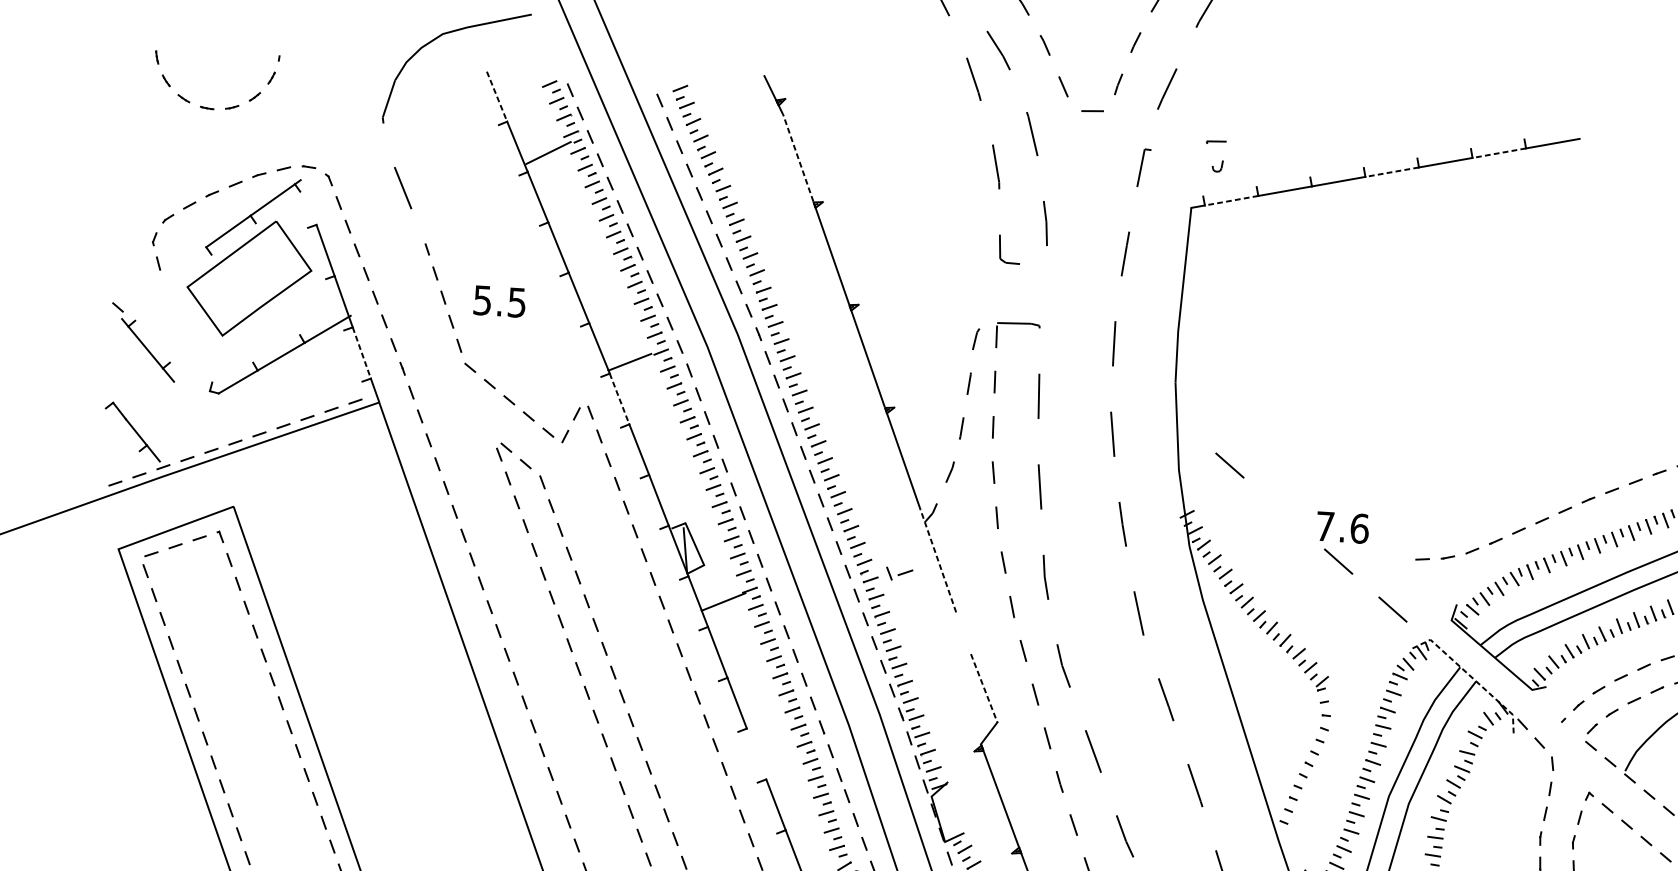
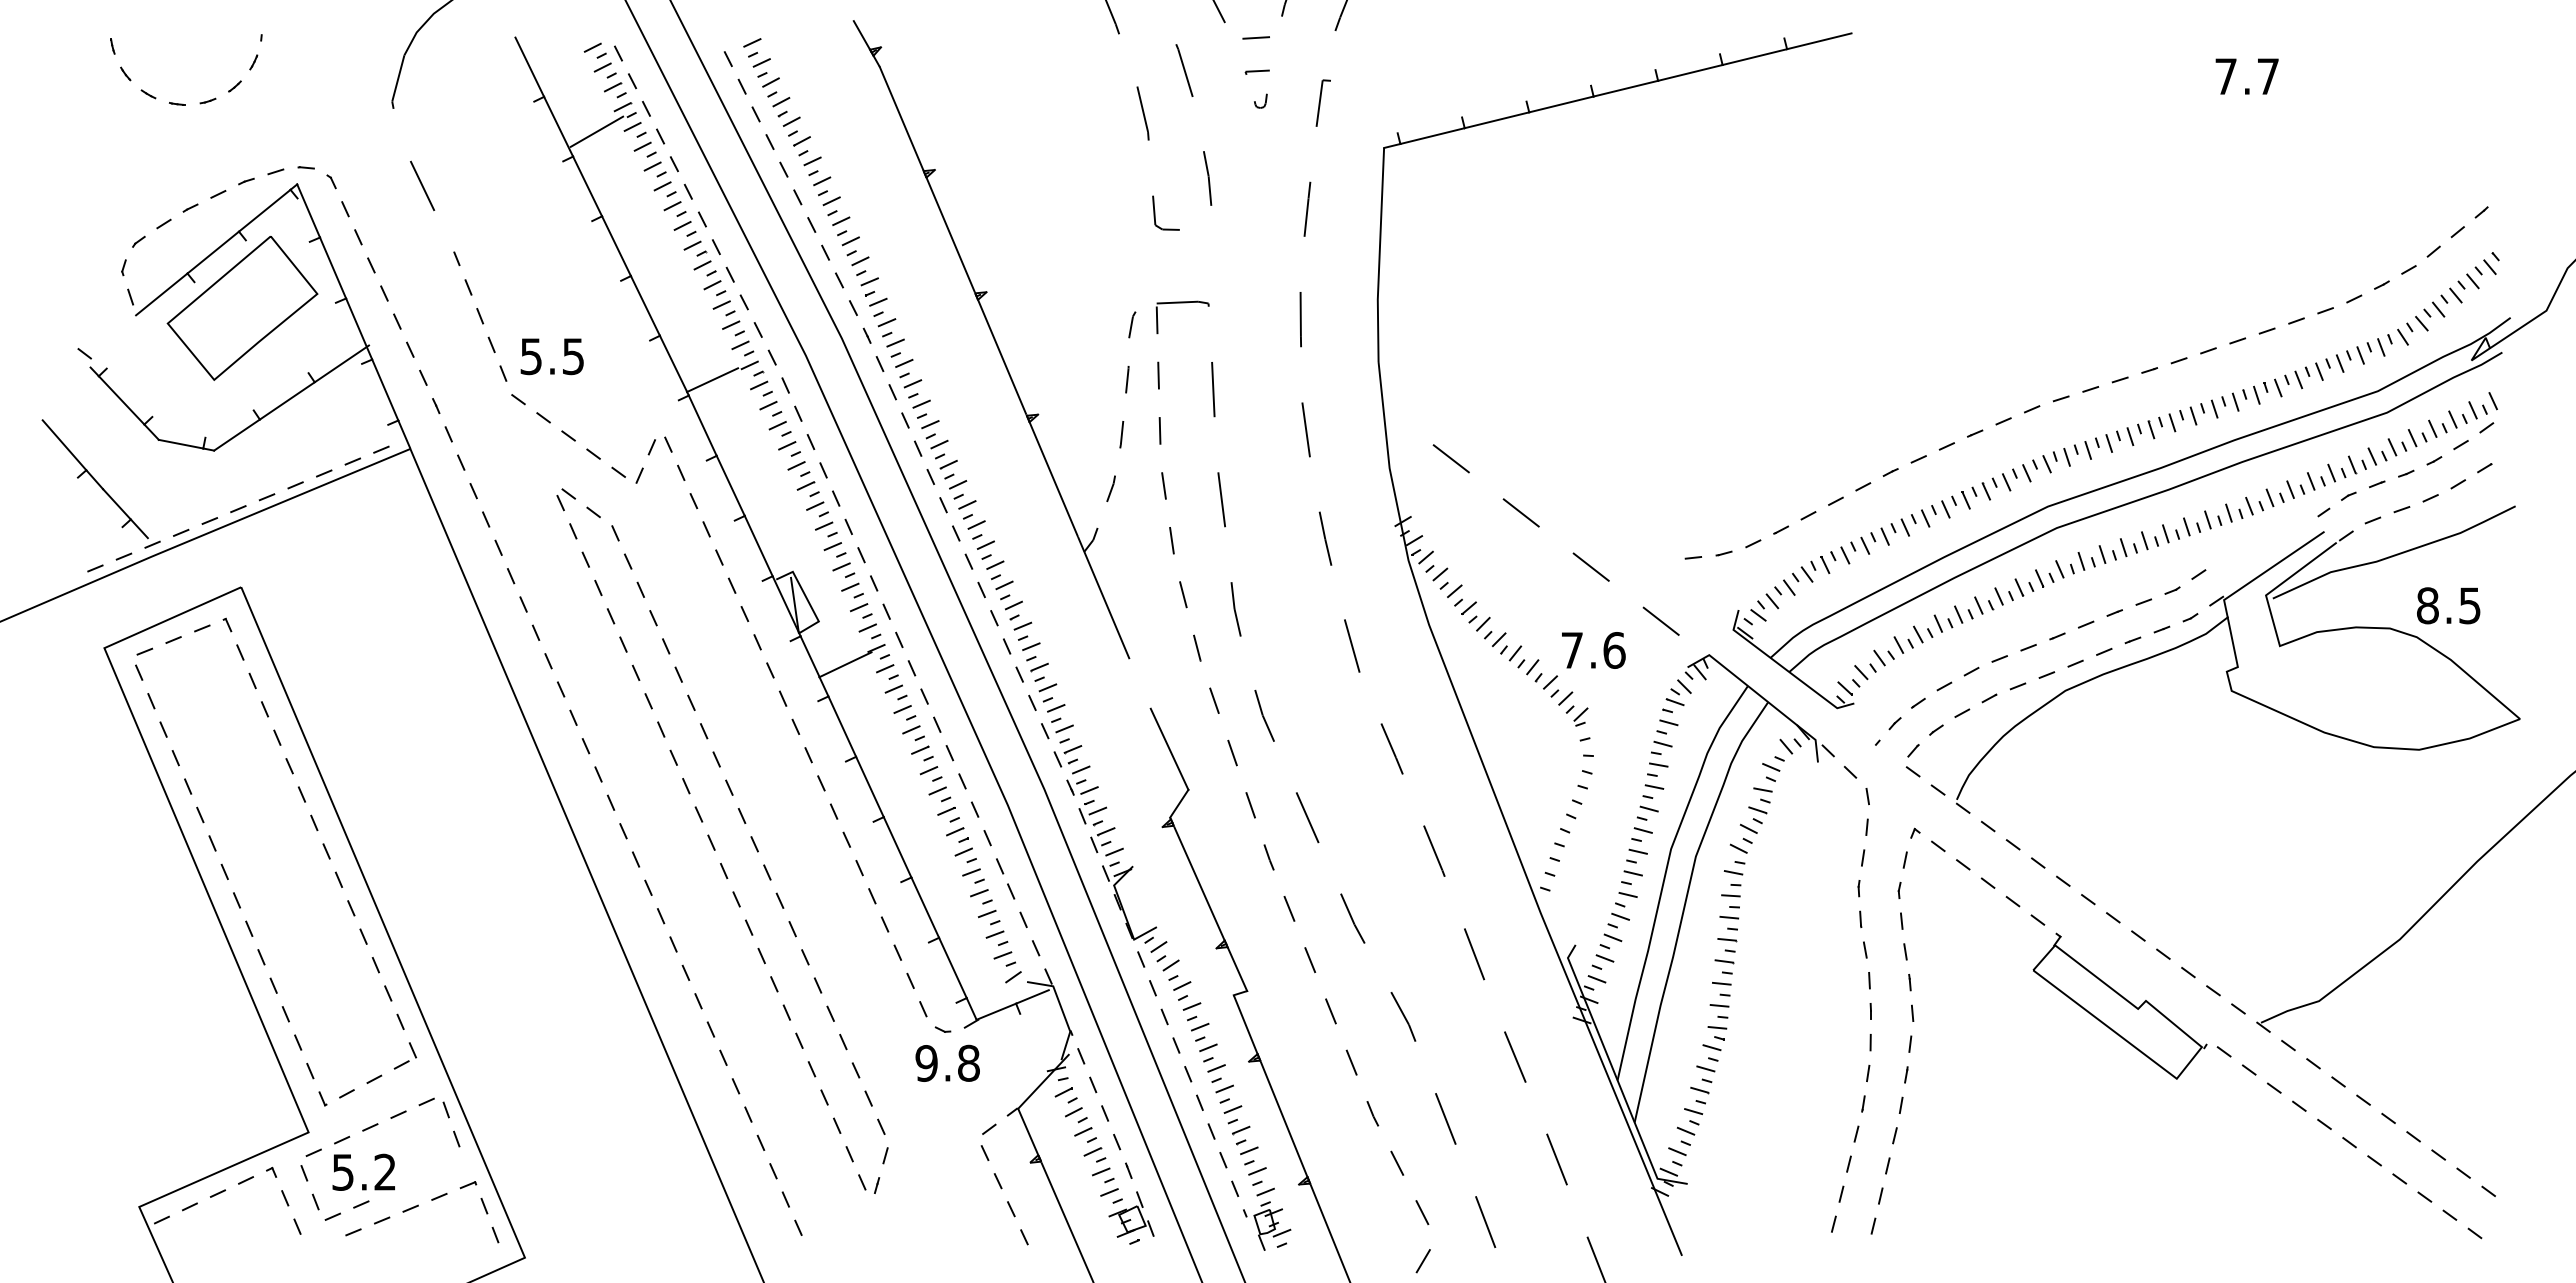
line: (496, 96) -> (529, 67), dashed -> solid
line: (1499, 153) -> (1754, 57), dashed -> solid
line: (798, 158) -> (901, 118), dashed -> solid
part: (1222, 160) -> (1266, 93), moved
line: (1391, 172) -> (1625, 88), dashed -> solid
line: (1231, 201) -> (1432, 136), dashed -> solid
line: (308, 202) -> (308, 210), added
line: (183, 263) -> (161, 294), added
text: (499, 301) -> (551, 356), moved
line: (361, 353) -> (385, 390), dashed -> solid
line: (96, 381) -> (64, 445), added
line: (191, 385) -> (180, 443), added
line: (619, 399) -> (702, 426), dashed -> solid
line: (1283, 513) -> (1520, 512), added
text: (1342, 527) -> (1593, 650), moved
line: (938, 559) -> (1103, 596), dashed -> solid
part: (899, 574) -> (1057, 617), removed
line: (1470, 676) -> (1761, 696), dashed -> solid
line: (984, 688) -> (1169, 749), dashed -> solid
line: (756, 754) -> (897, 847), added

